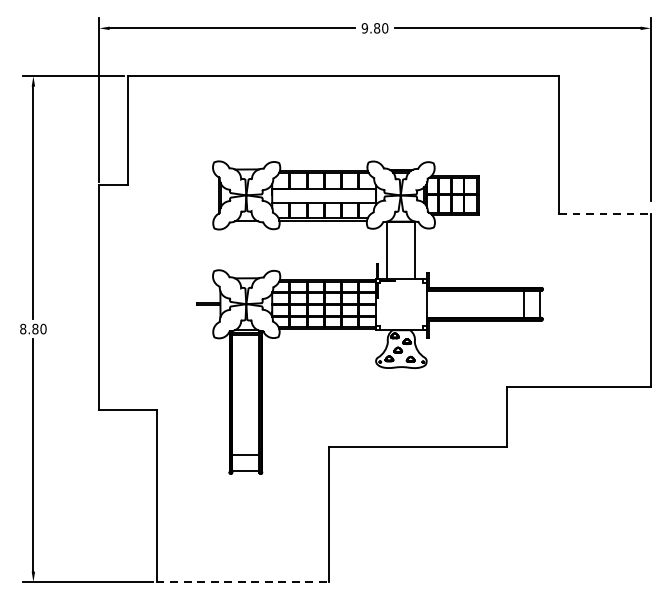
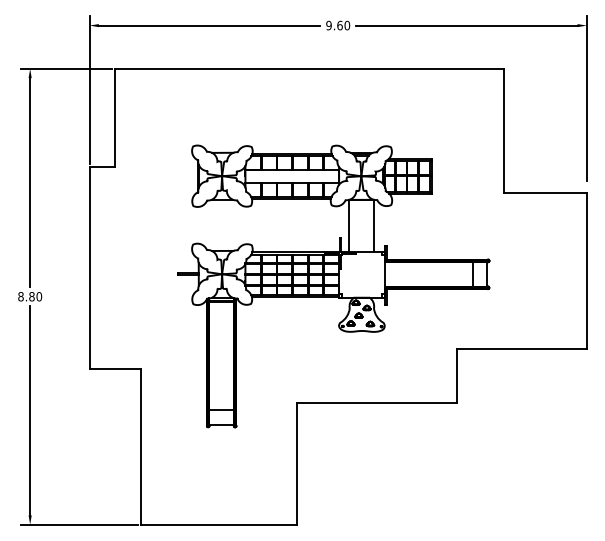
text: (376, 28) -> (339, 25), 9.80 -> 9.60
line: (605, 214) -> (545, 193), dashed -> solid
line: (243, 581) -> (219, 524), dashed -> solid

